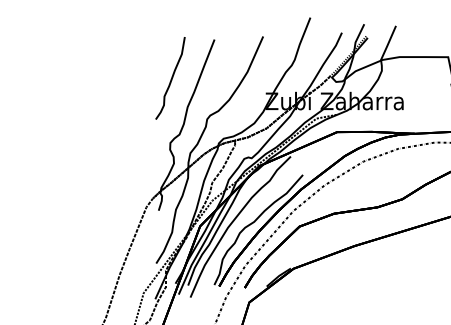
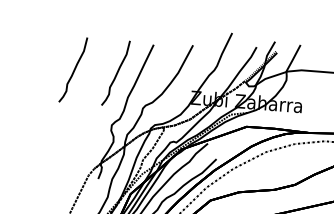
curve: (118, 78) -> (74, 70), added

